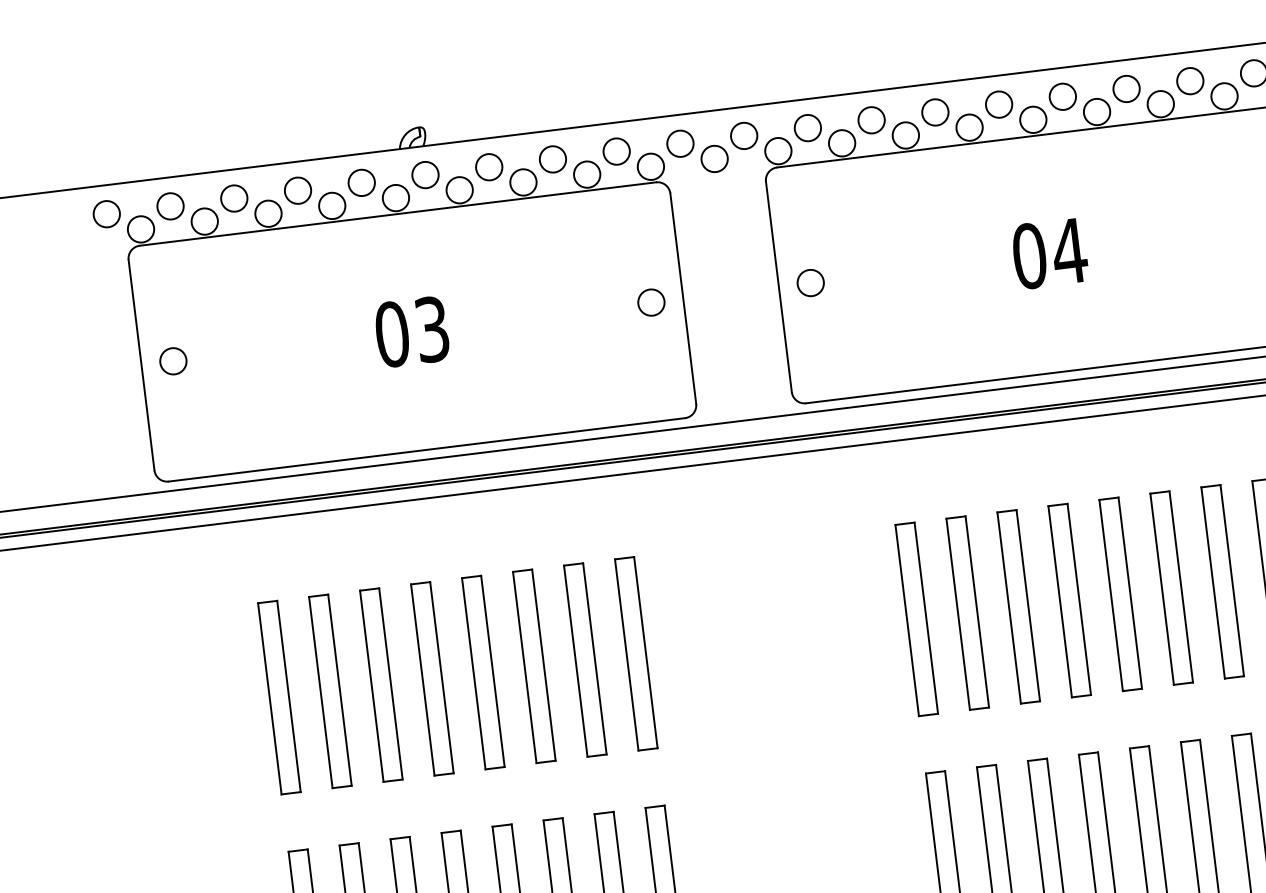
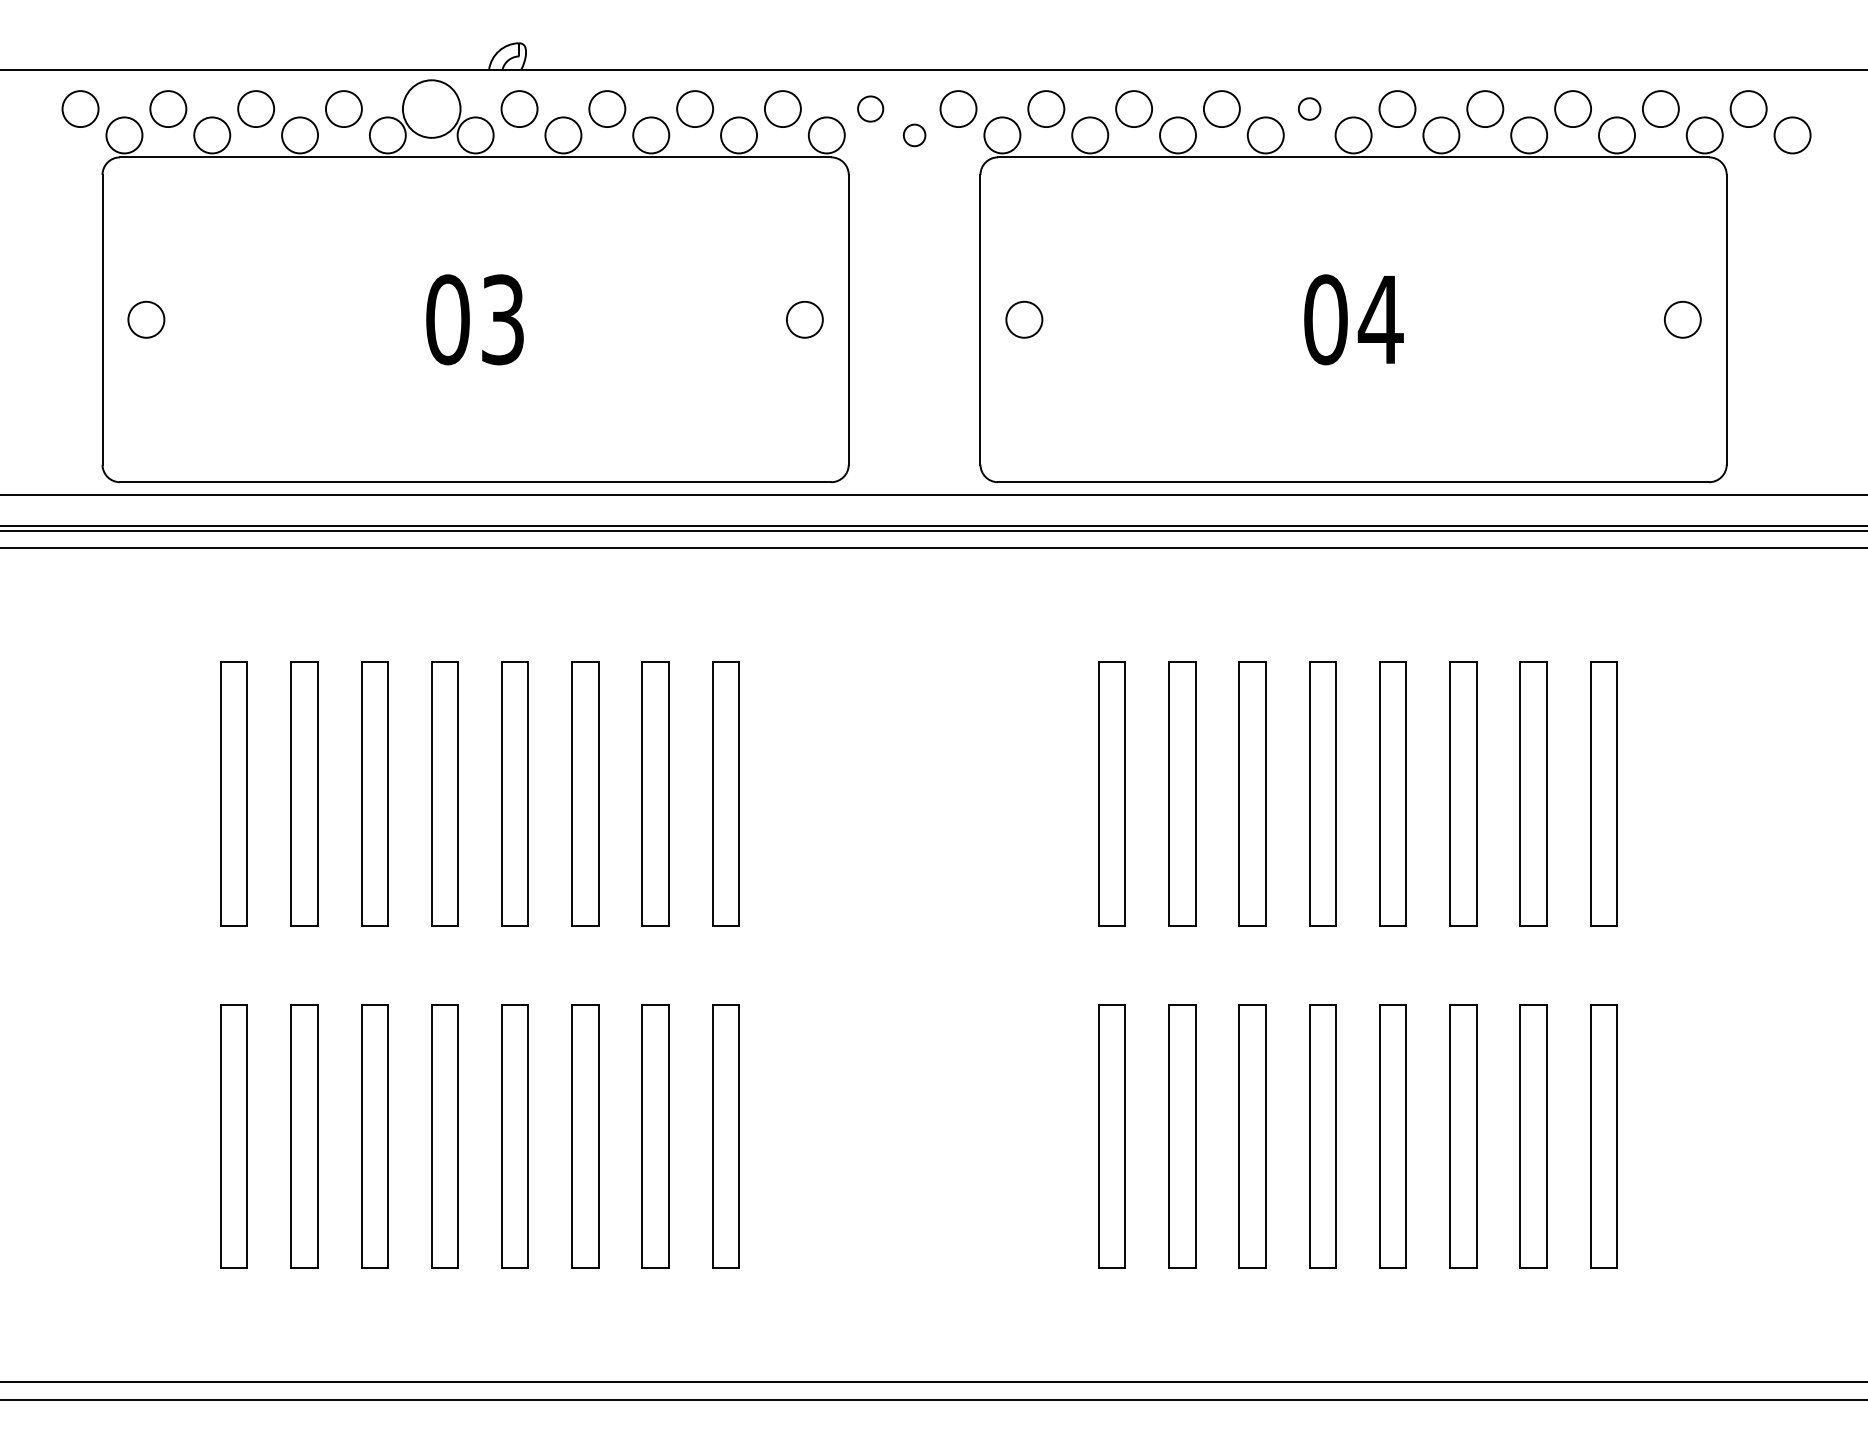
circle: (998, 104) -> (1309, 108), size x0.6
circle: (680, 143) -> (870, 108), size x0.7
circle: (714, 159) -> (914, 135), size x0.6
circle: (361, 183) -> (431, 109), size x1.6

